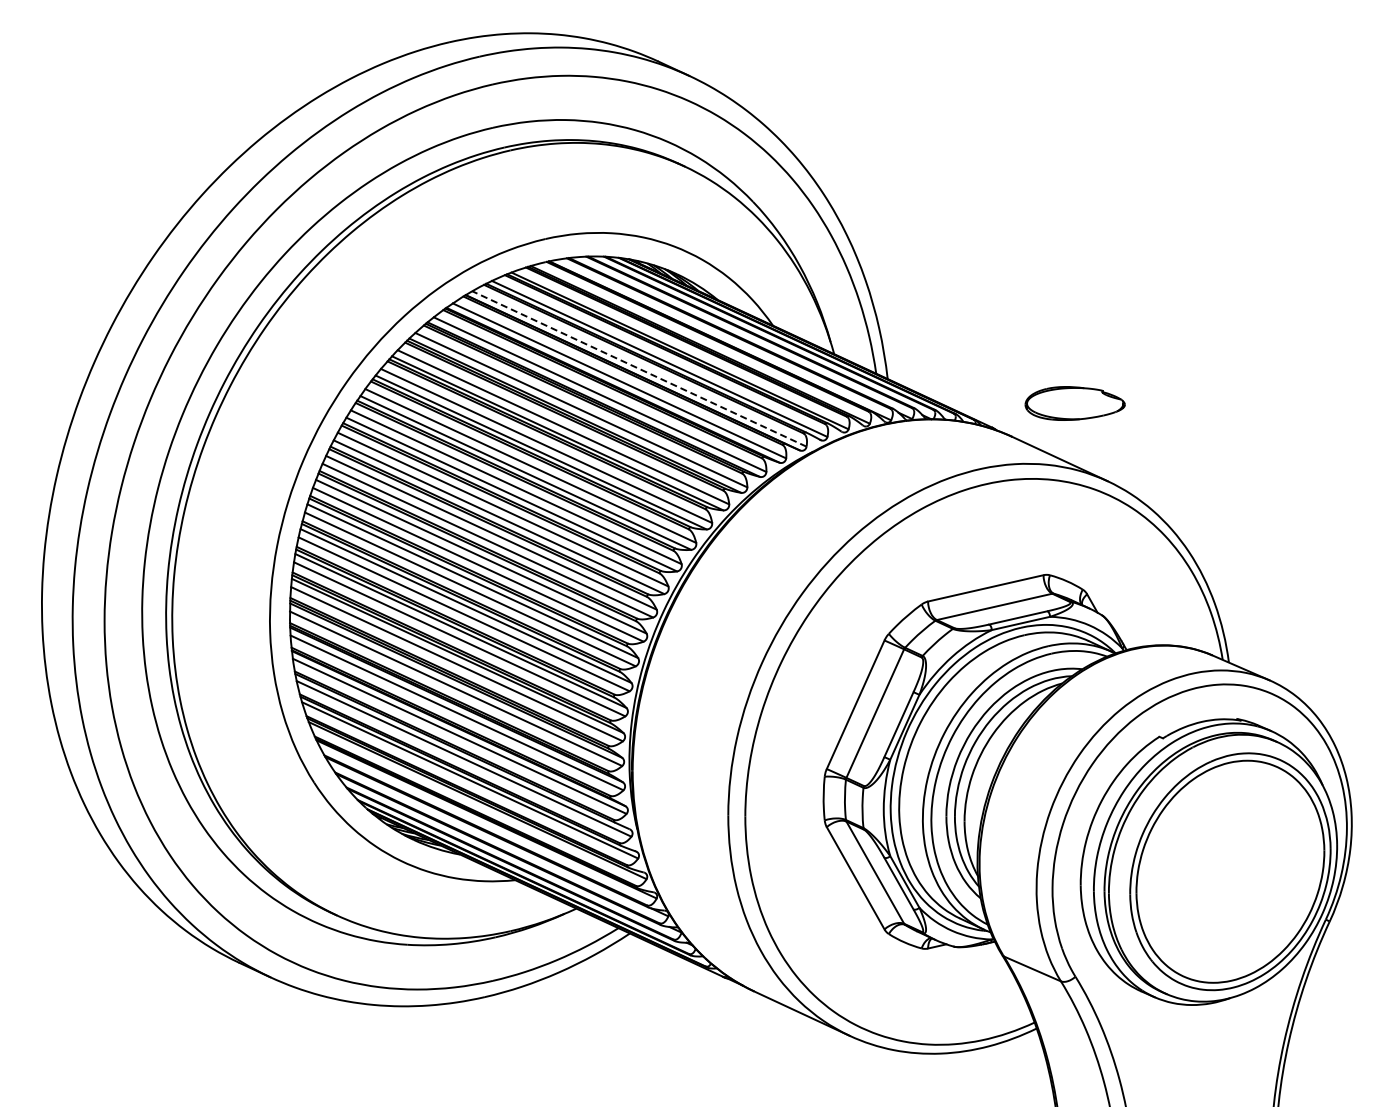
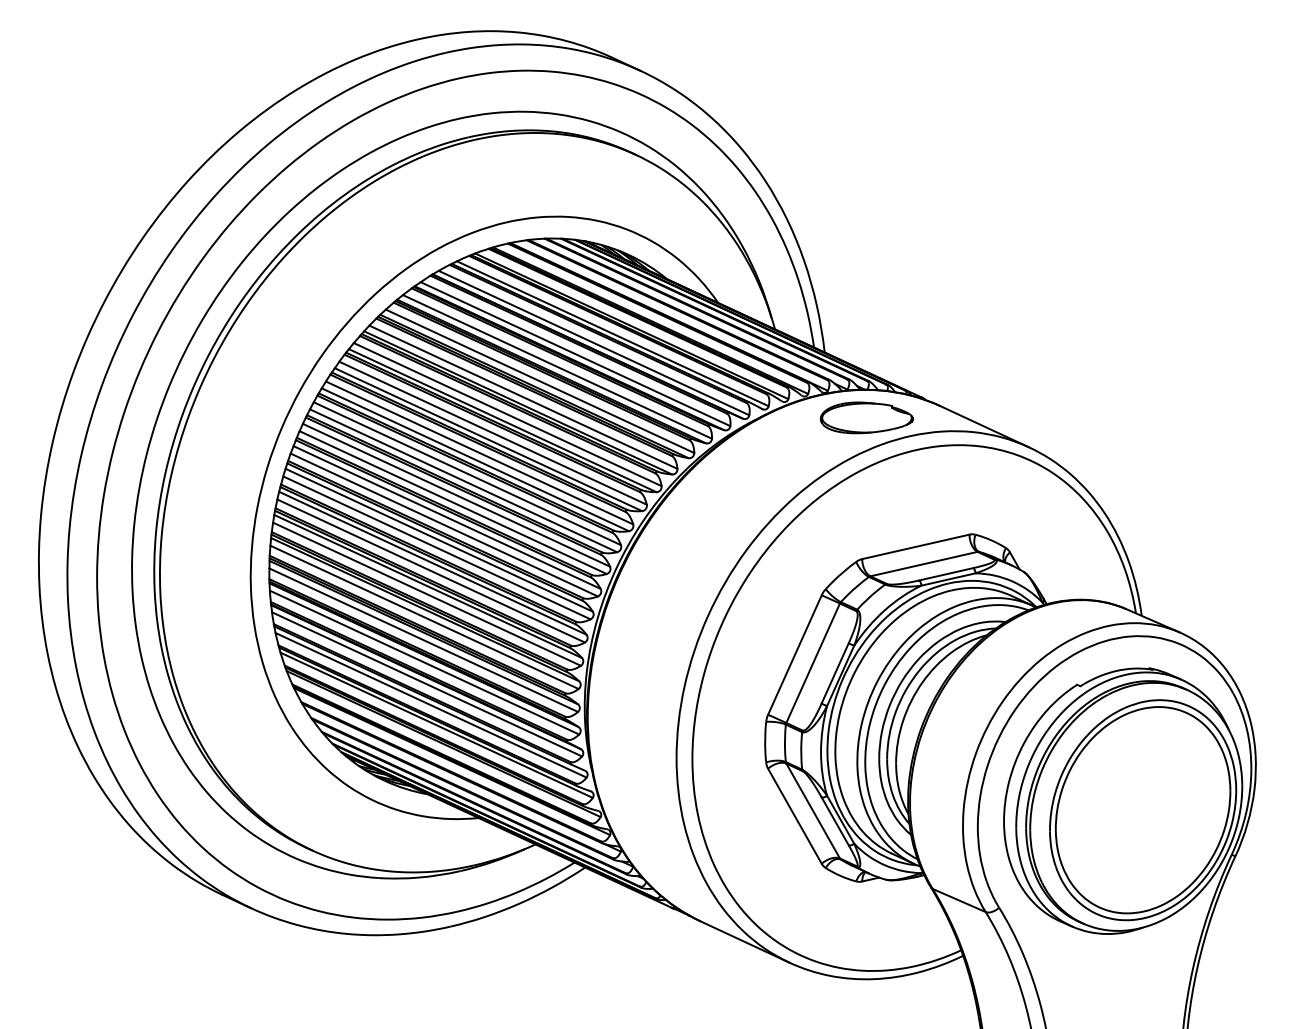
line: (638, 368) -> (593, 342), dashed -> solid
part: (1074, 403) -> (866, 417), moved

